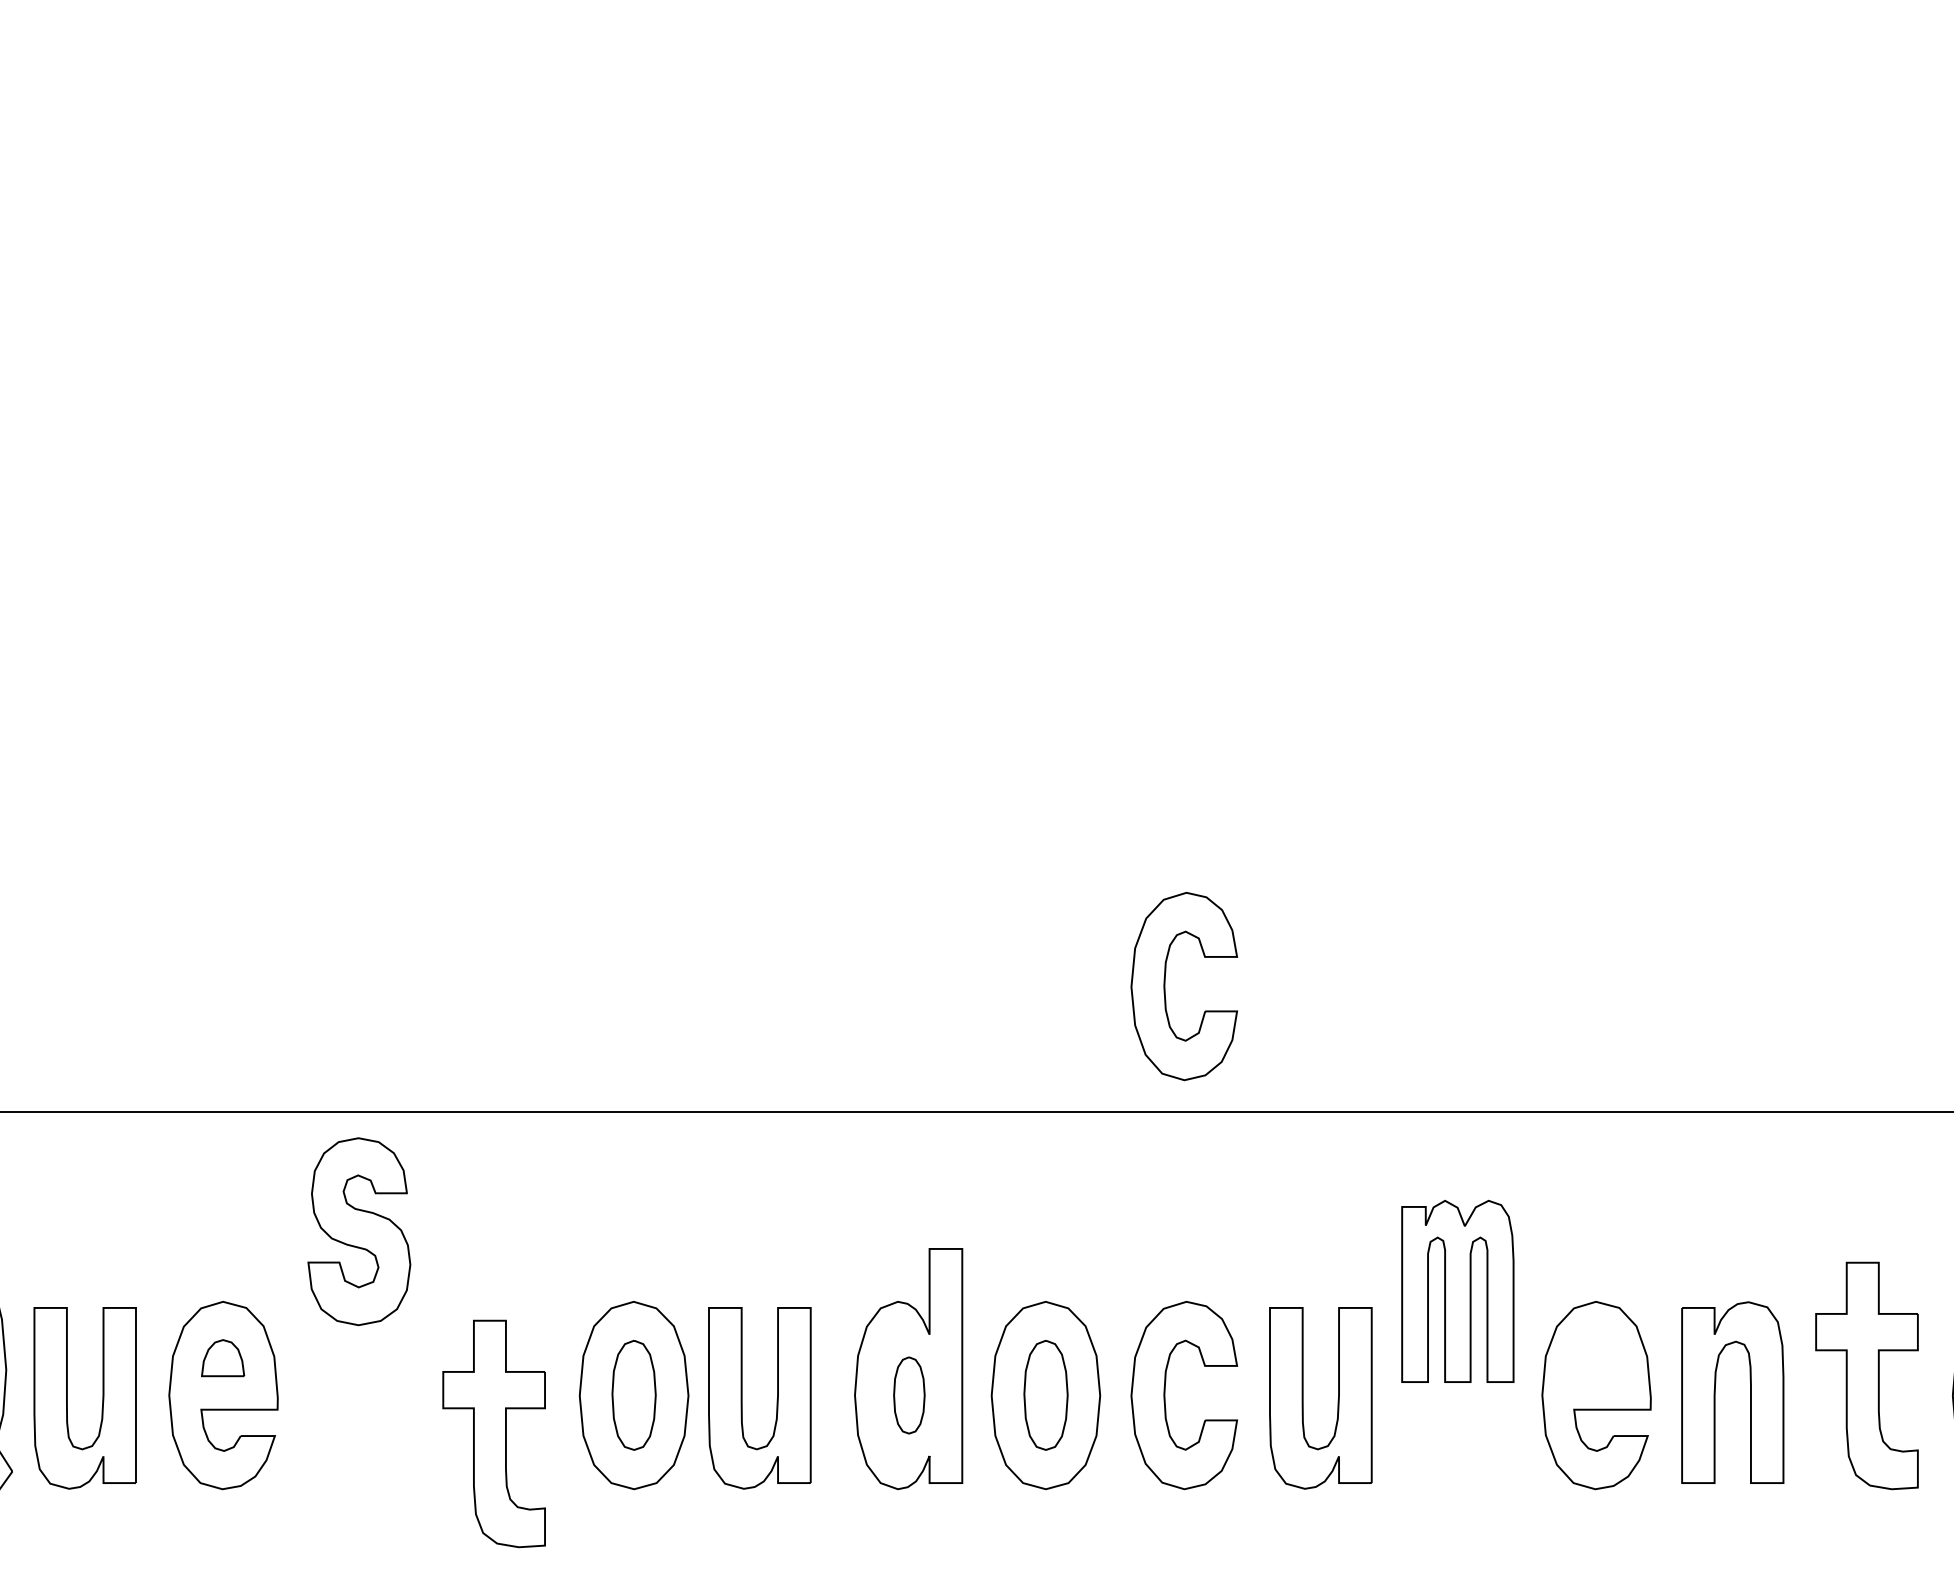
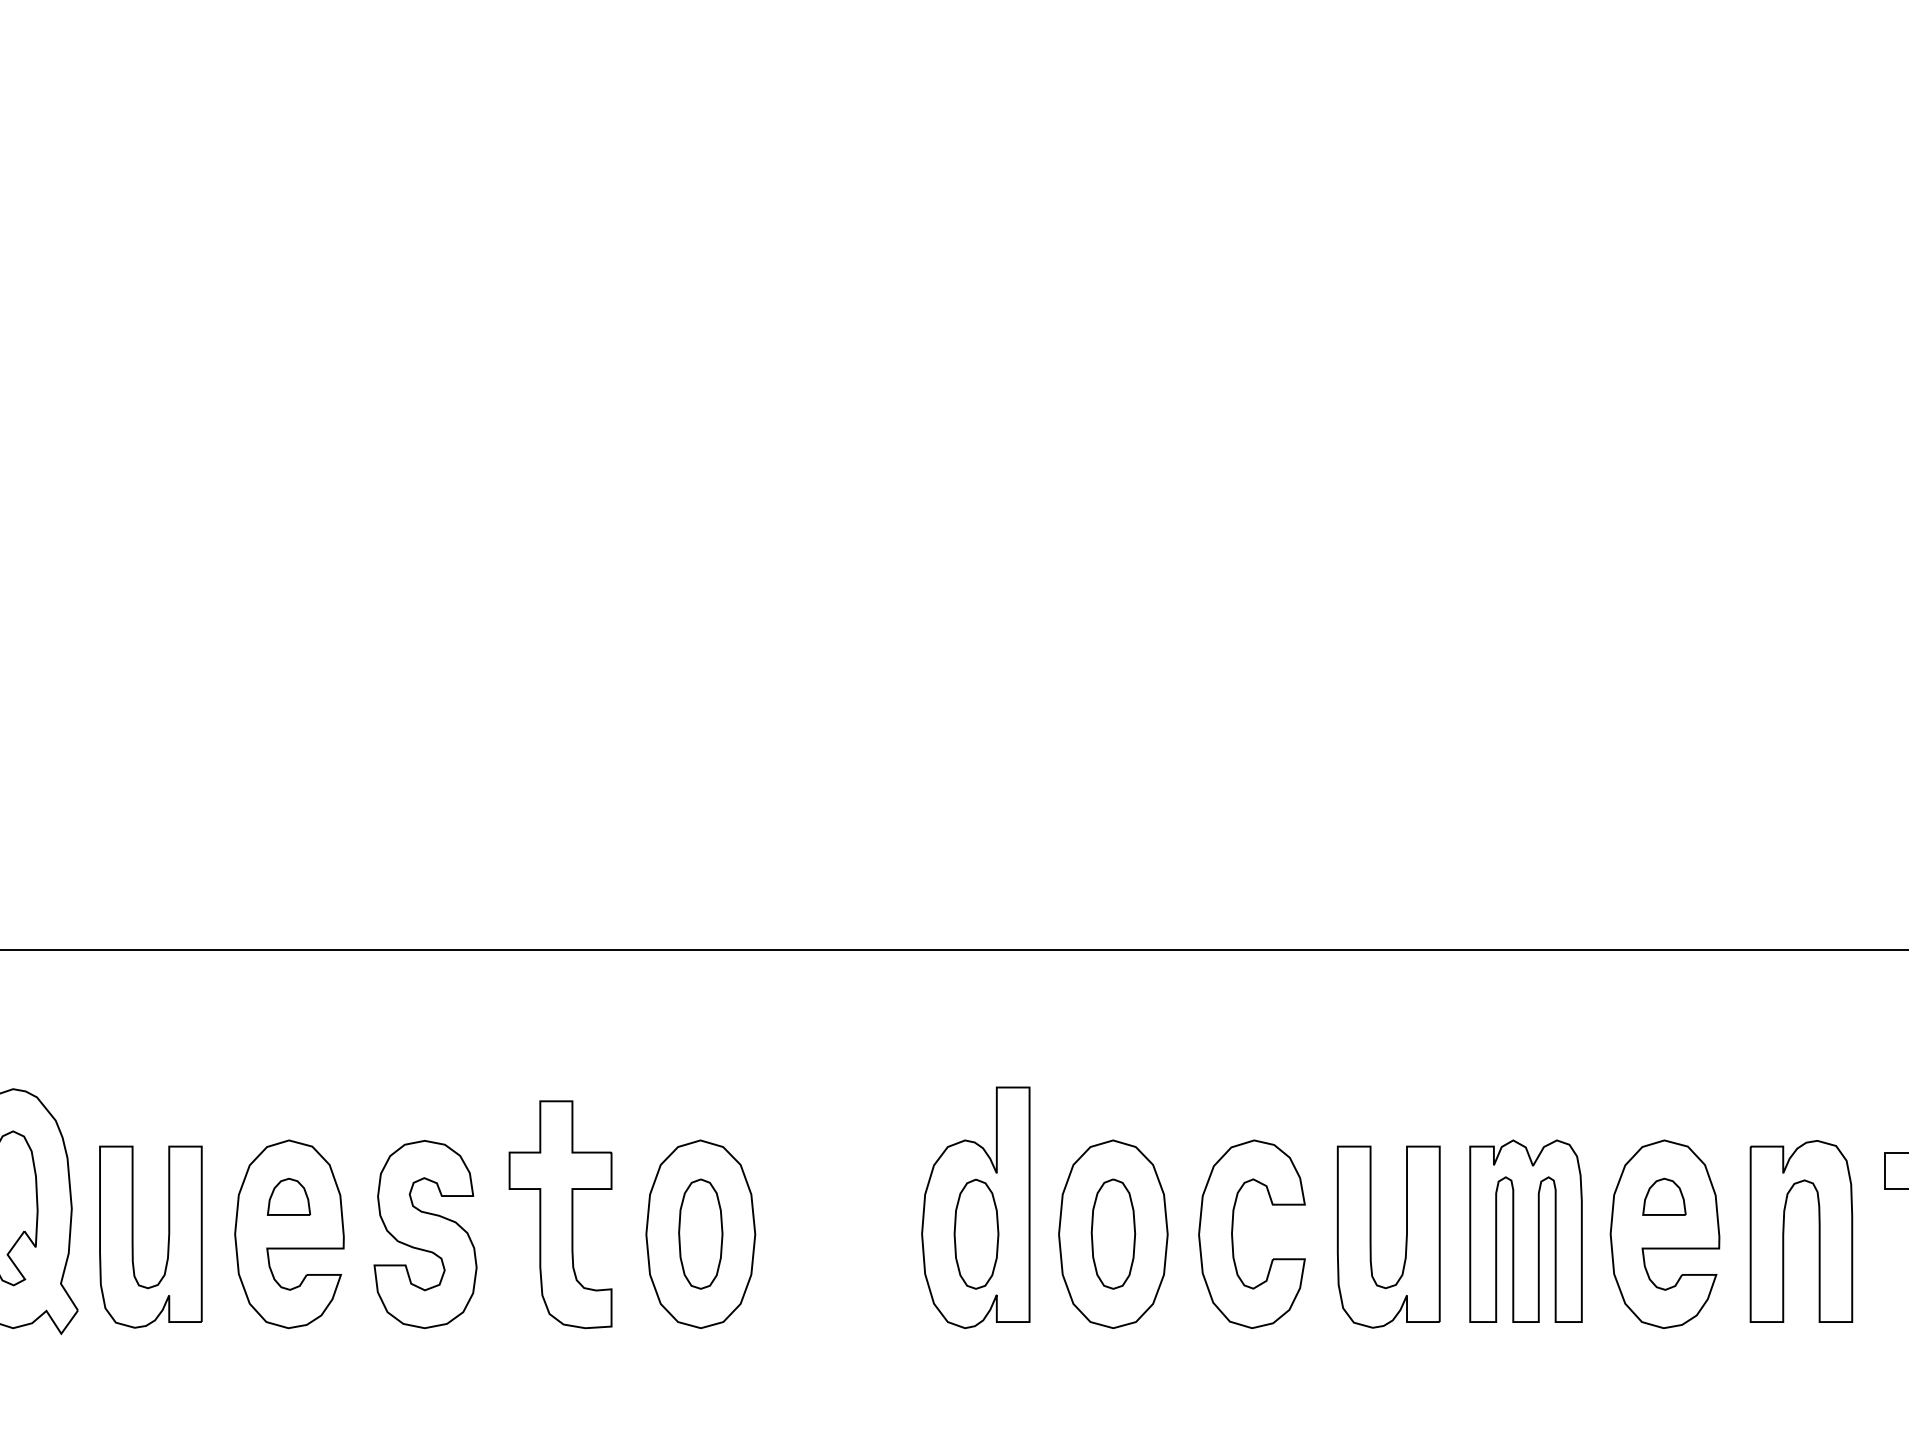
part: (1165, 986) -> (1233, 824), removed
part: (359, 1231) -> (425, 1234), moved
part: (1457, 1291) -> (1525, 1231), moved
part: (1595, 1358) -> (1663, 1197), added
part: (909, 1395) -> (976, 1234), size x1.43
part: (742, 1398) -> (809, 1237), removed
part: (493, 1433) -> (559, 1214), moved

